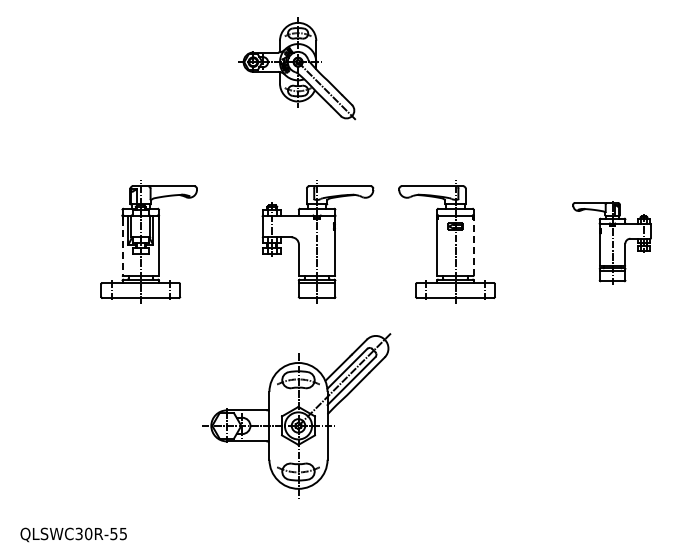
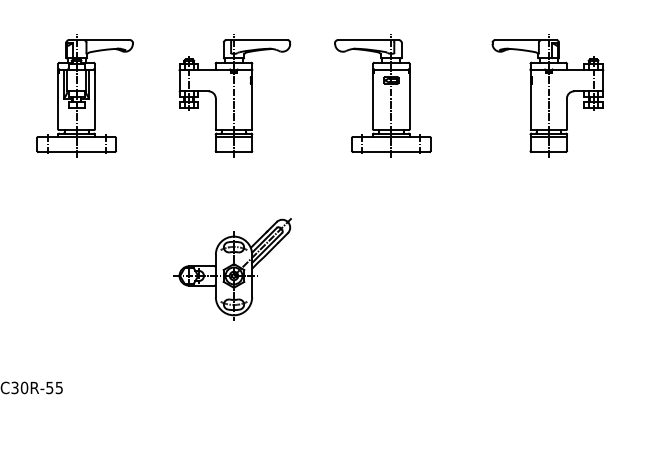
part: (317, 241) -> (234, 95), moved
part: (611, 241) -> (547, 95), size x1.43
line: (473, 246) -> (409, 100), dashed -> solid
line: (122, 247) -> (58, 101), dashed -> solid
part: (297, 415) -> (233, 269), size x0.62

